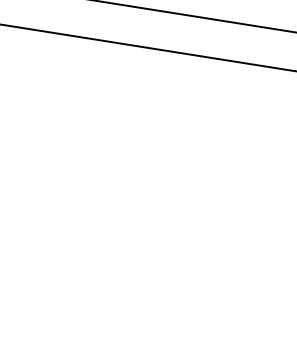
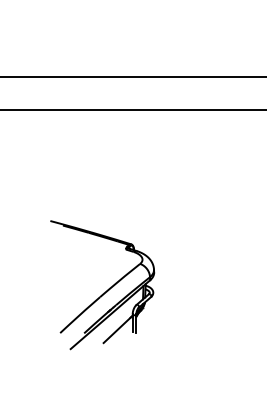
part: (117, 258) -> (107, 289), added

